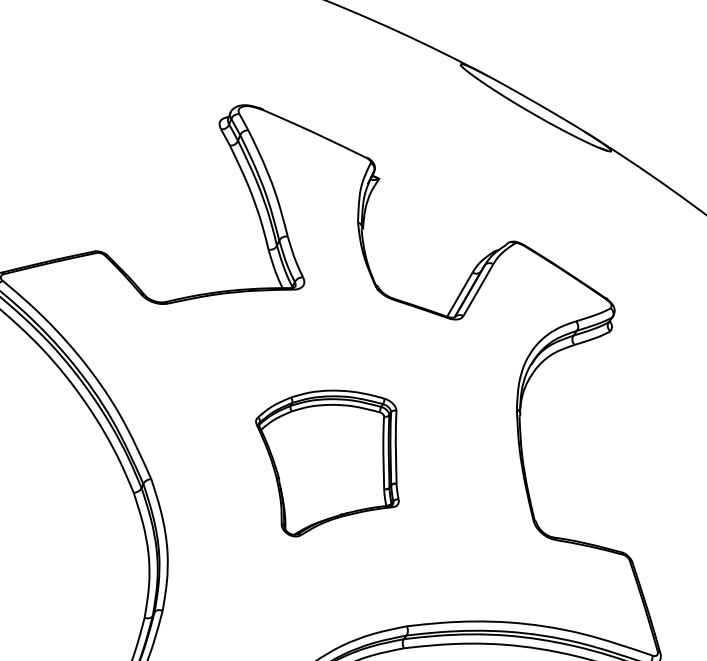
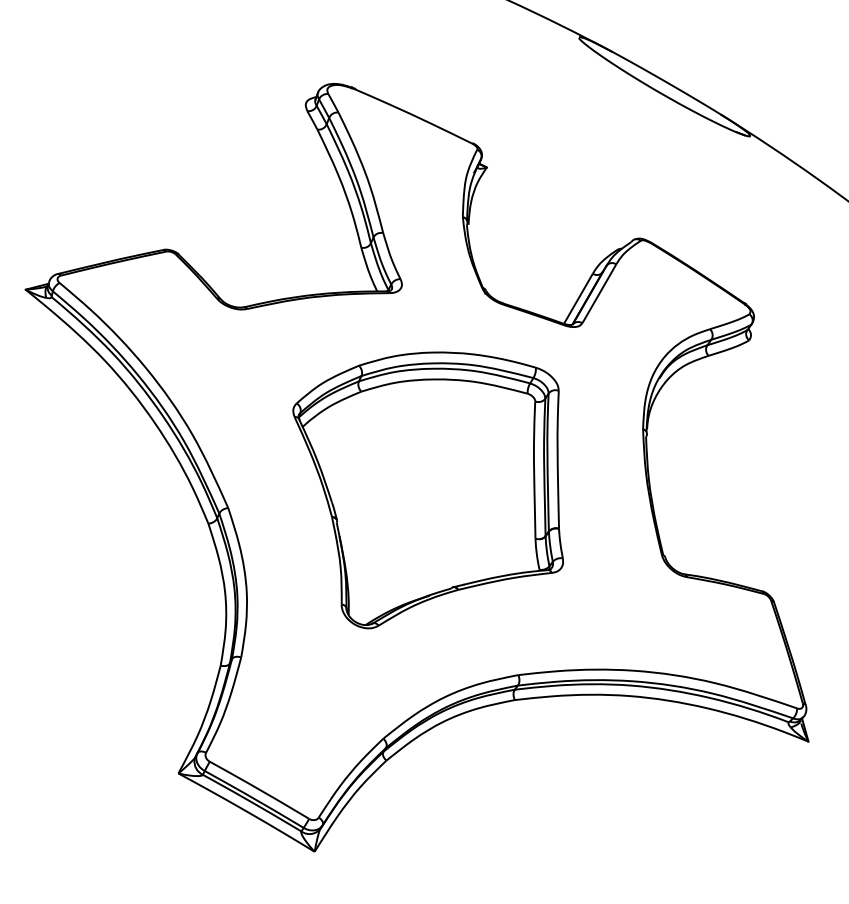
part: (326, 463) -> (427, 490), size x1.67

